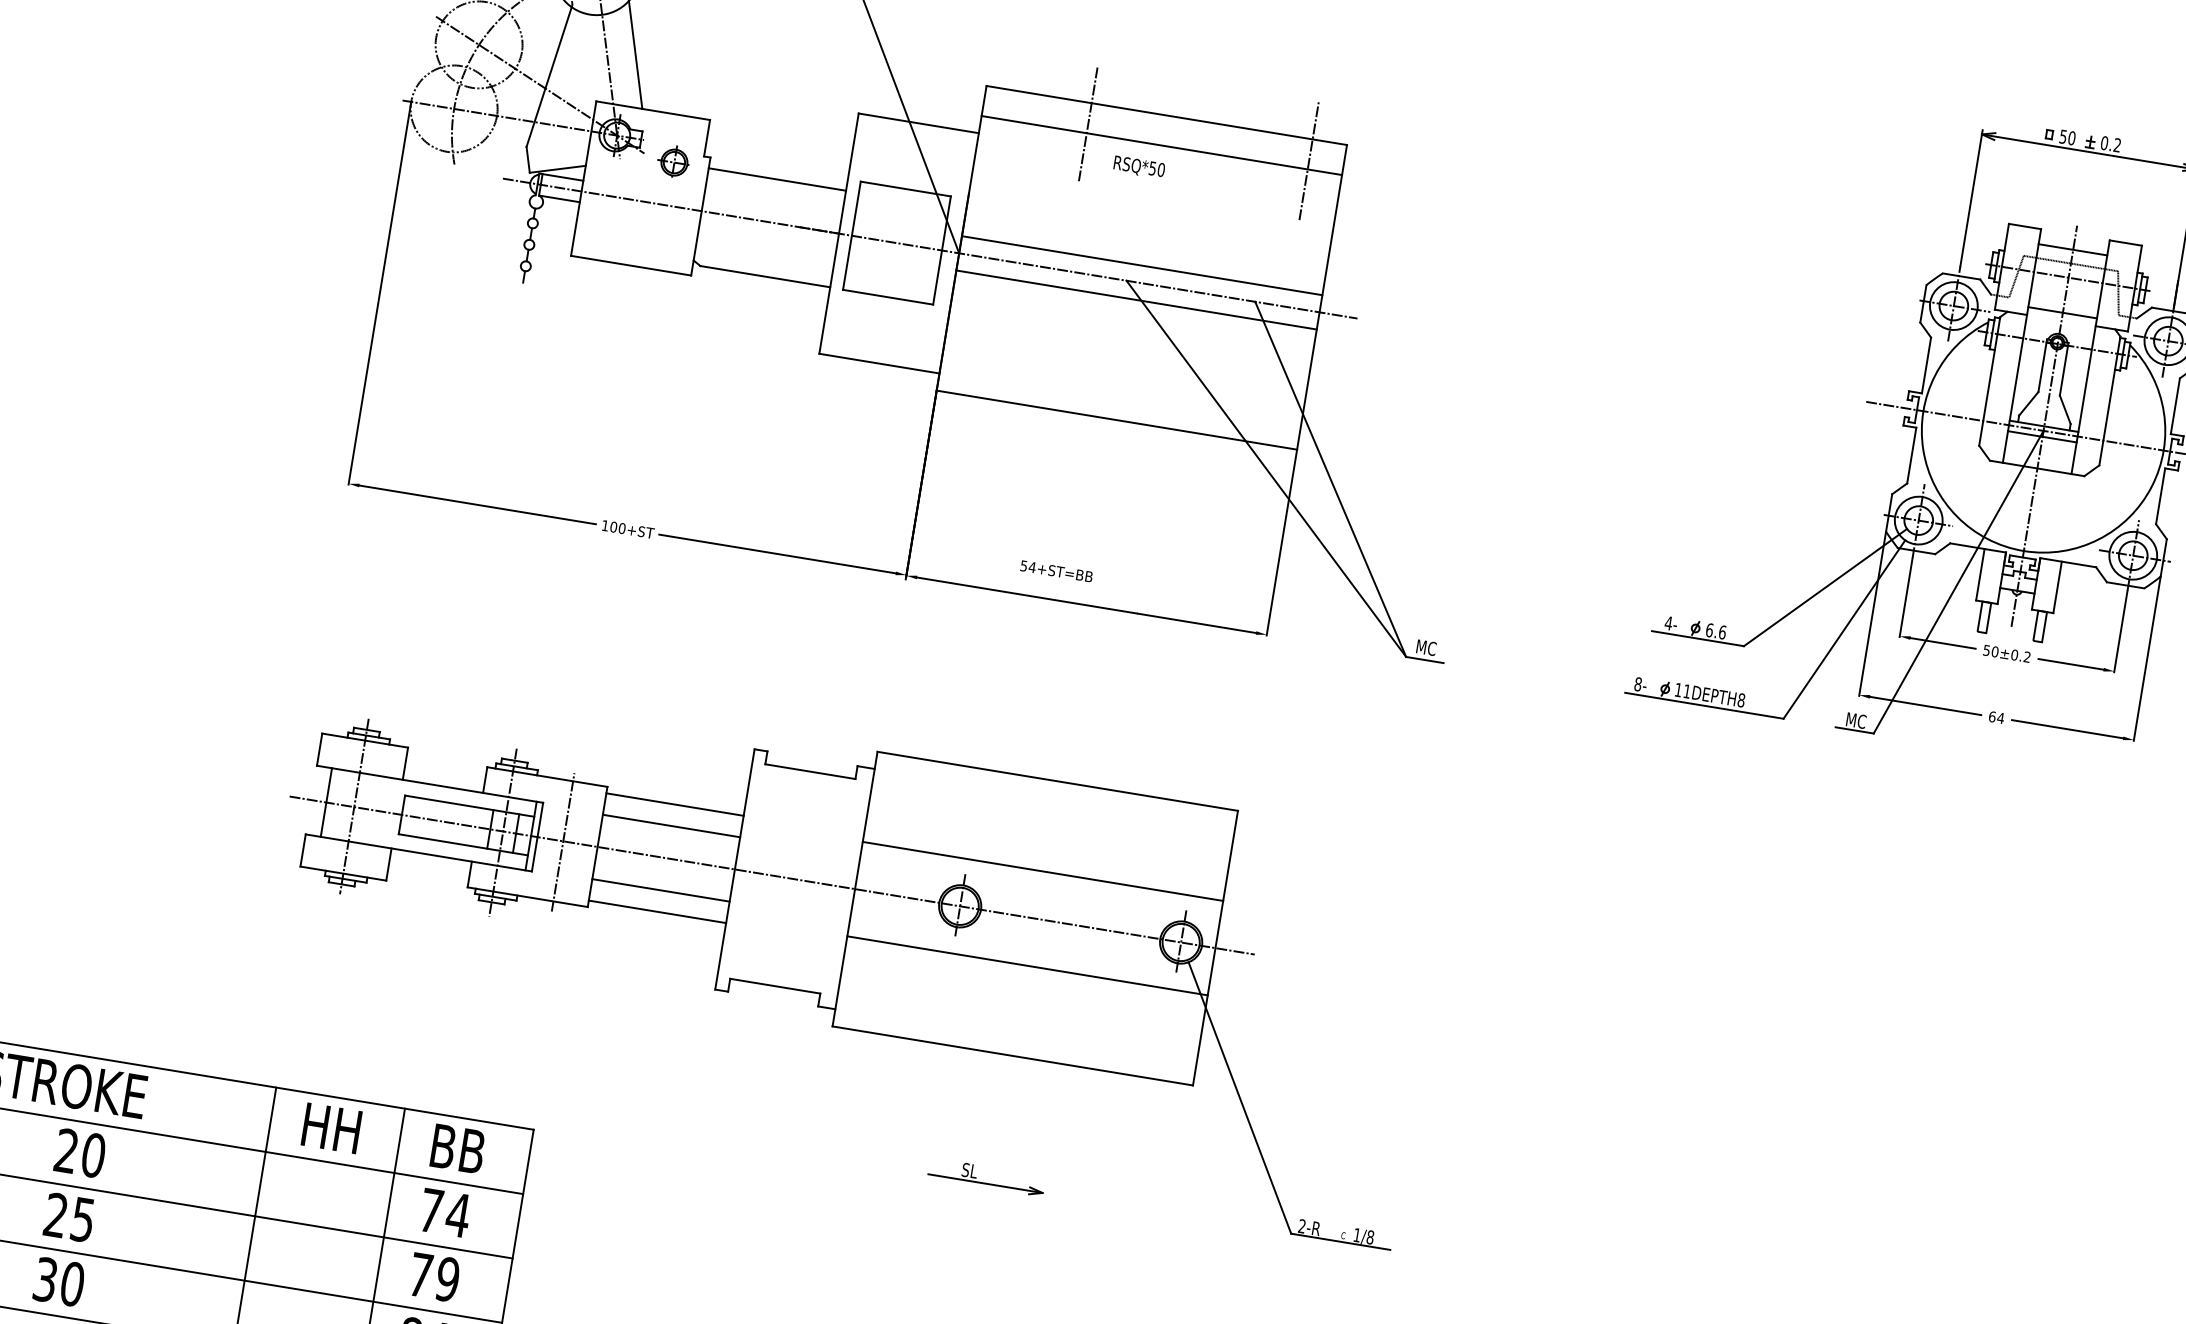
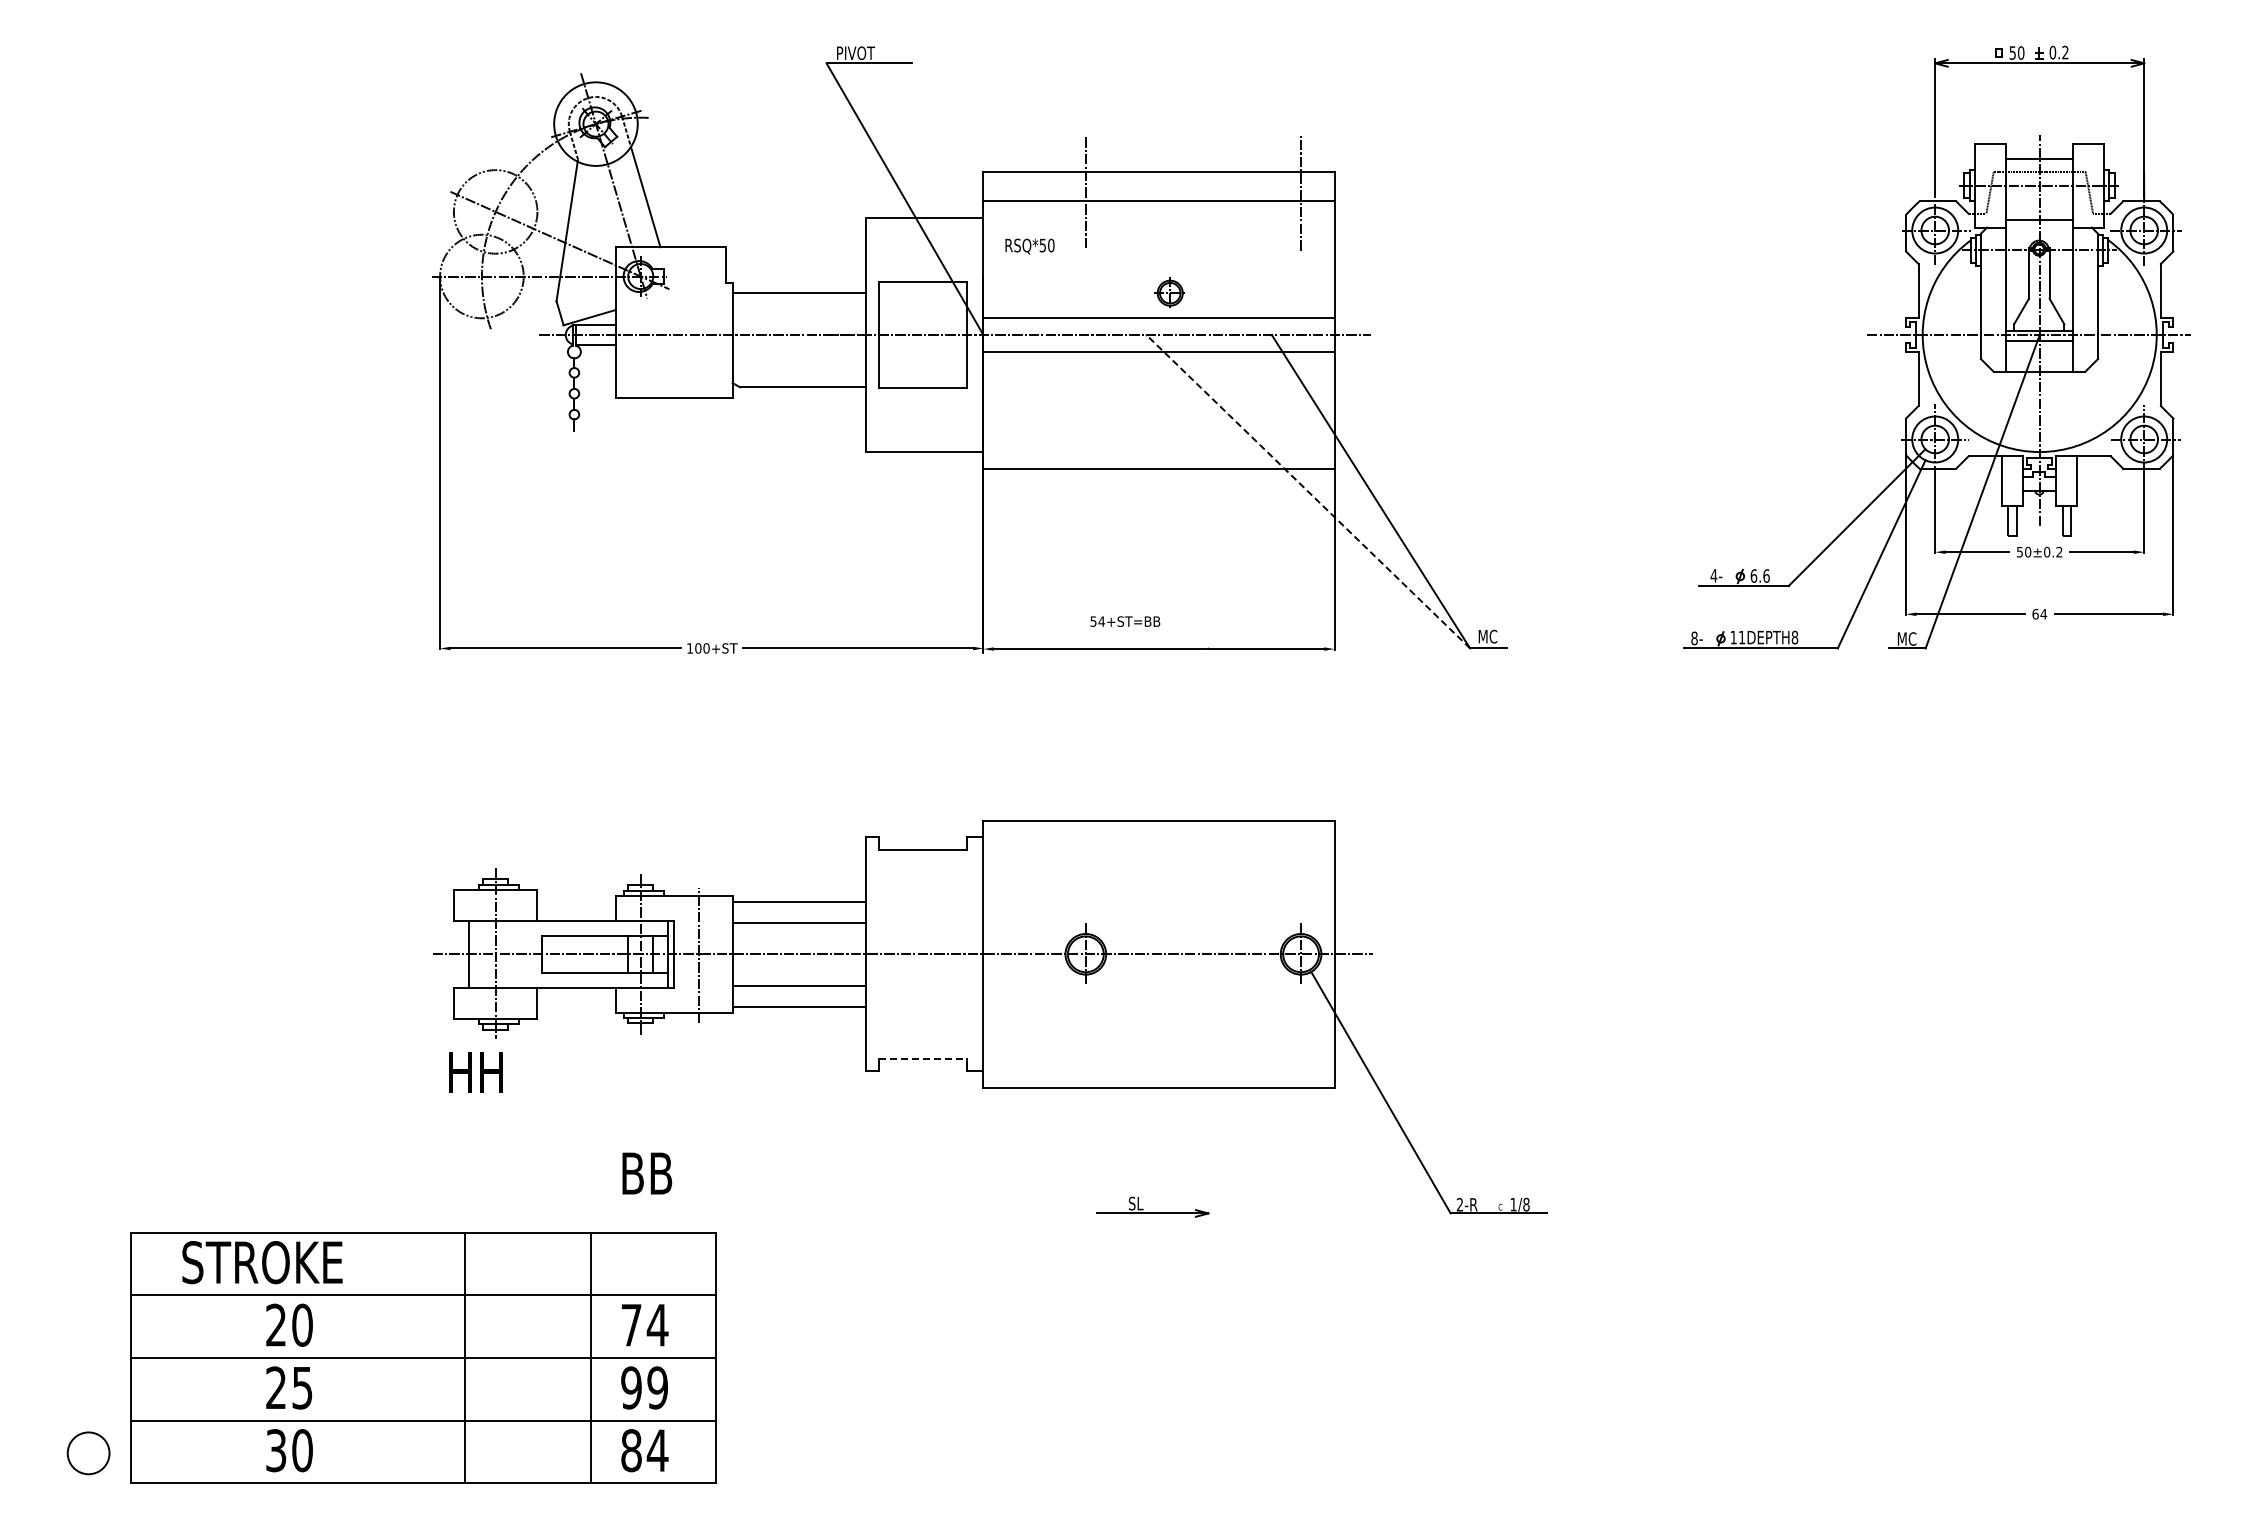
part: (673, 161) -> (1169, 292), moved
text: (1138, 167) -> (1029, 246), moved
line: (1265, 468) -> (1307, 491), solid -> dashed
line: (1042, 871) -> (1158, 908), removed
line: (1027, 965) -> (1158, 1000), removed
line: (774, 985) -> (922, 1058), solid -> dashed
text: (331, 1128) -> (475, 1072), moved
text: (458, 1149) -> (647, 1173), moved
text: (420, 1274) -> (631, 1387), 79 -> 99

